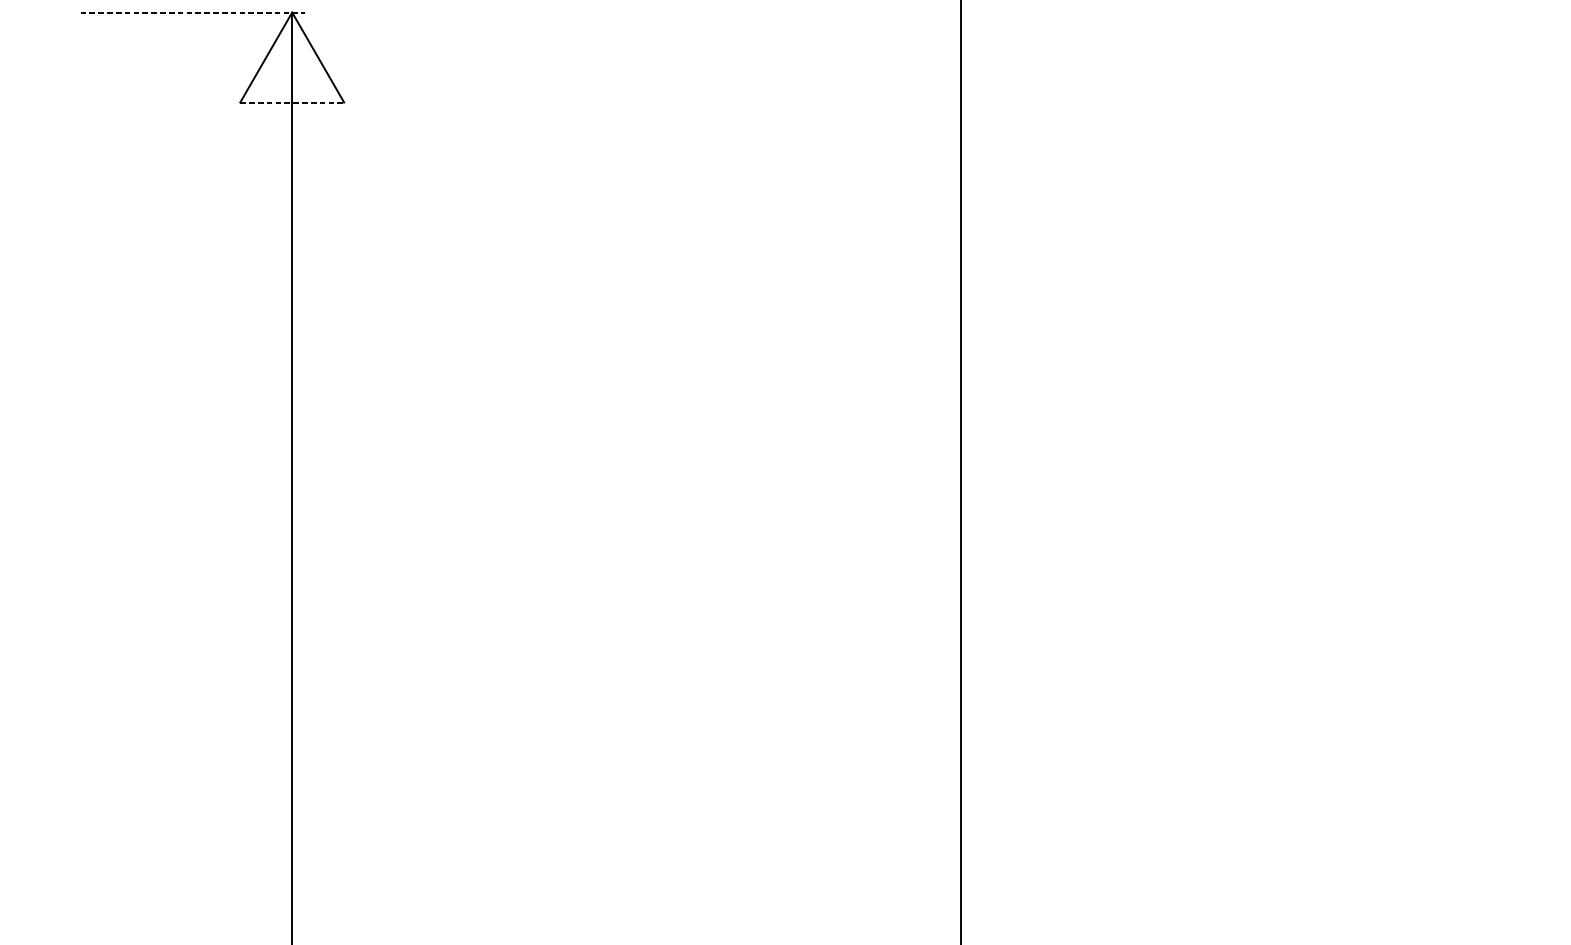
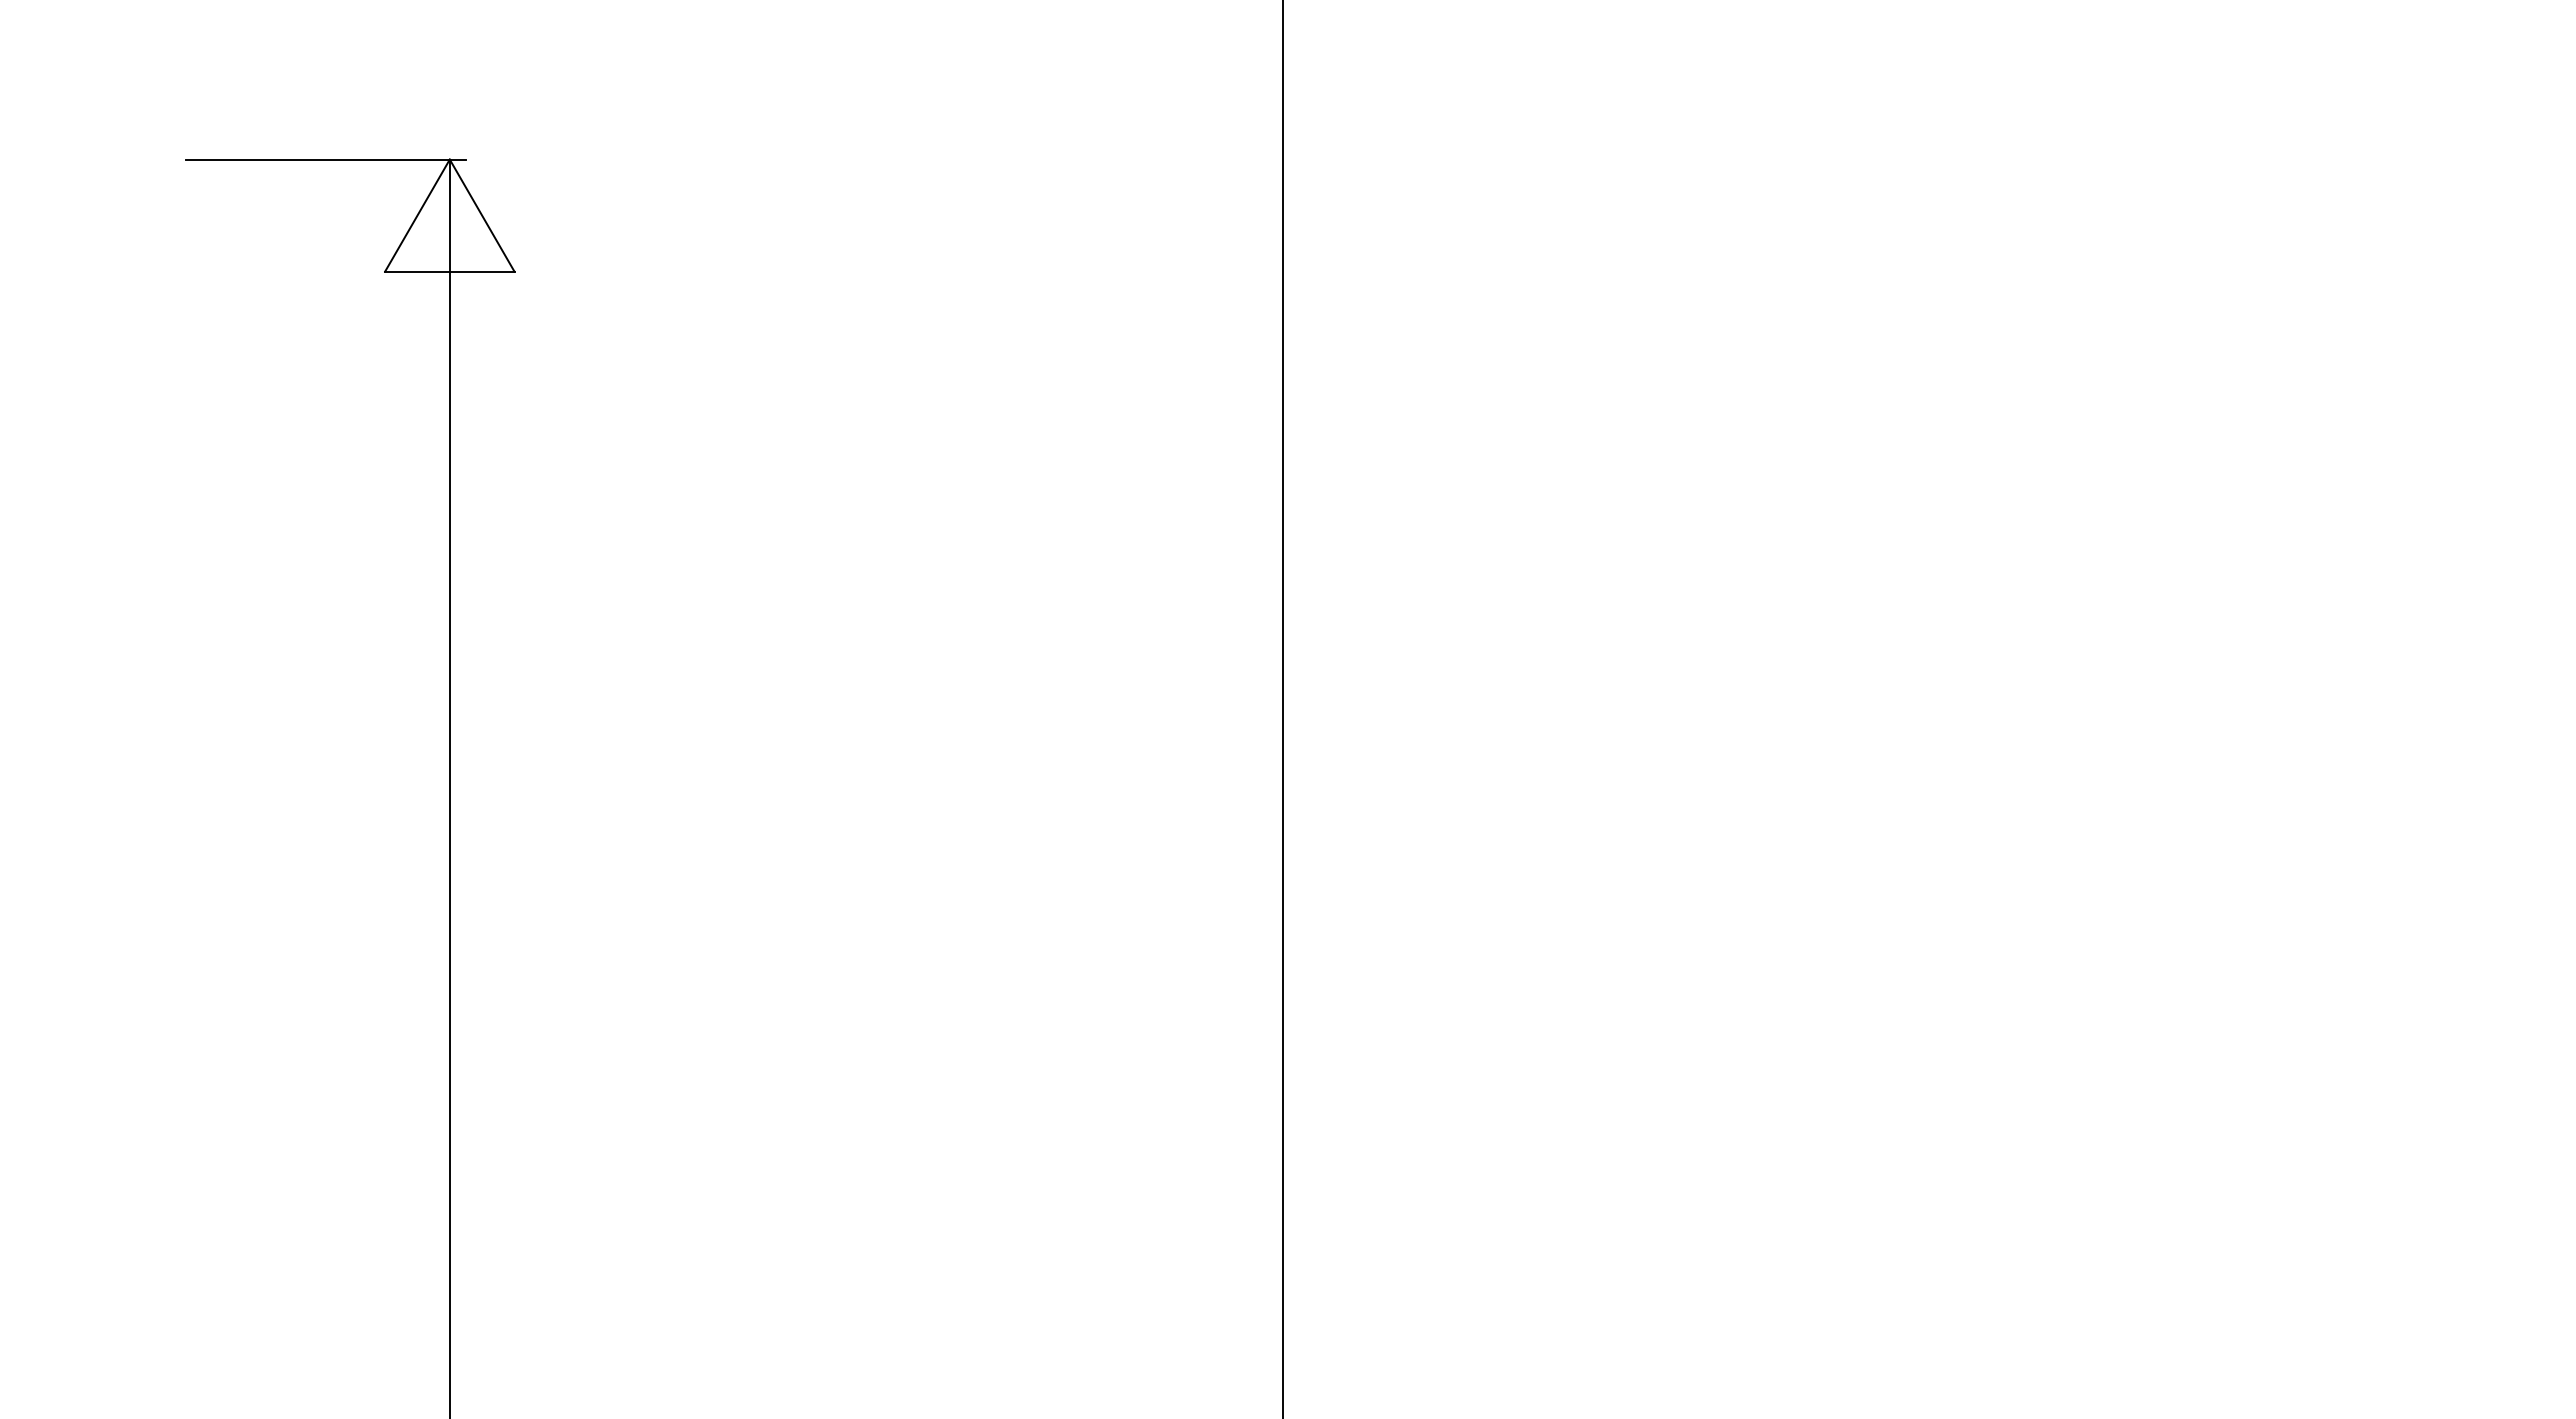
line: (193, 12) -> (326, 159), dashed -> solid
line: (291, 102) -> (449, 271), dashed -> solid

